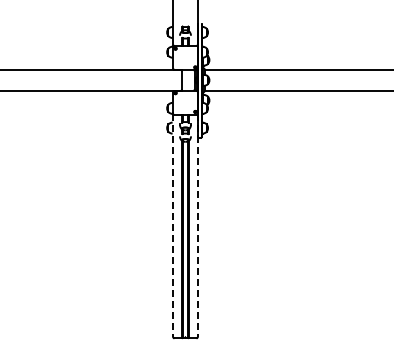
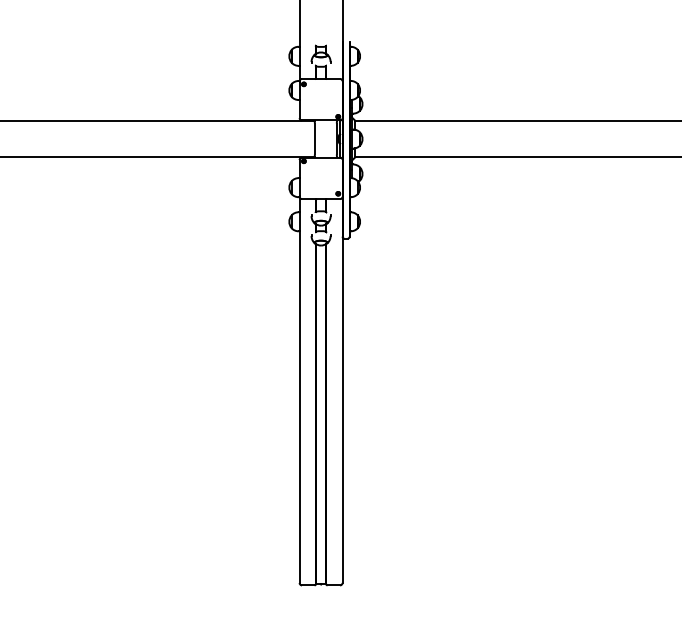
line: (173, 225) -> (300, 390), dashed -> solid
line: (197, 225) -> (341, 390), dashed -> solid

